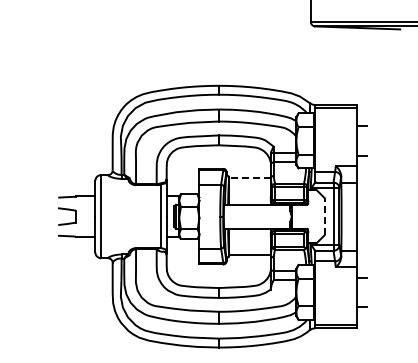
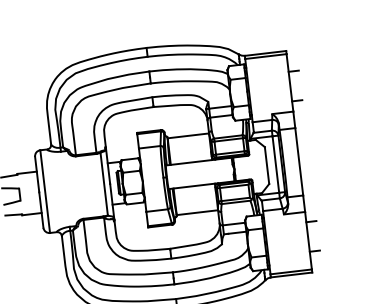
line: (249, 178) -> (187, 136), dashed -> solid
line: (324, 216) -> (266, 165), dashed -> solid

